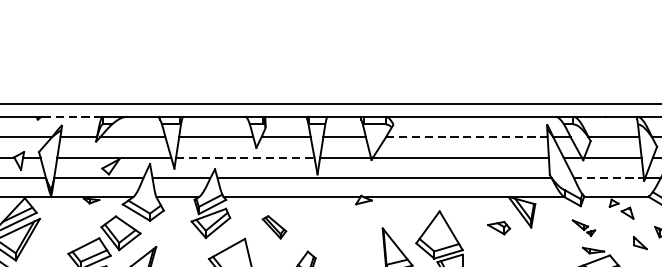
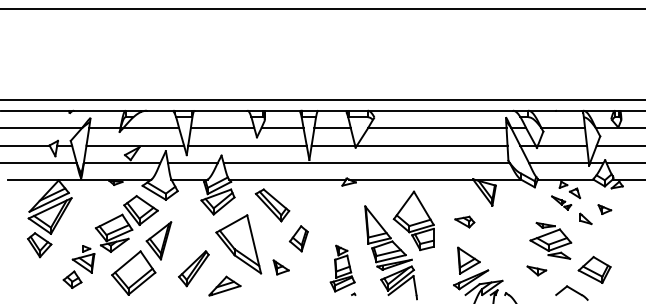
line: (72, 116) -> (99, 110), dashed -> solid
line: (467, 137) -> (437, 128), dashed -> solid
line: (245, 157) -> (247, 145), dashed -> solid
line: (609, 178) -> (559, 163), dashed -> solid
part: (274, 227) -> (272, 205), size x1.67
part: (498, 227) -> (464, 221), moved
part: (583, 227) -> (561, 202), moved

